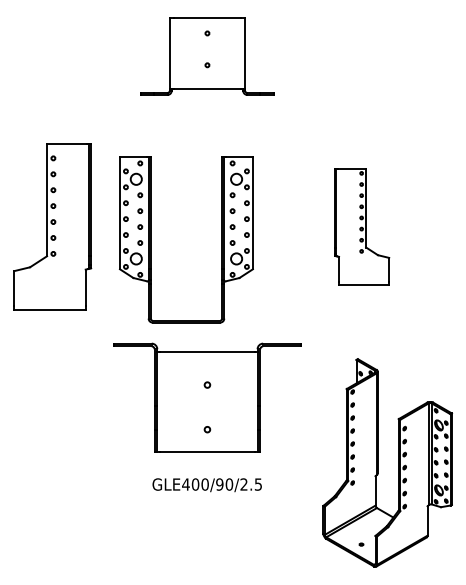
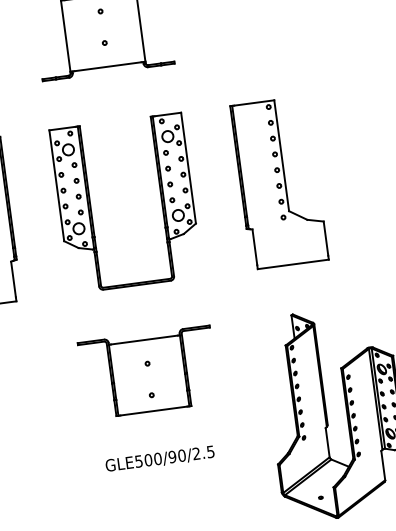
part: (361, 226) -> (278, 182), size x1.43
part: (151, 239) -> (91, 207), moved
part: (207, 397) -> (148, 372), size x0.71
text: (185, 484) -> (138, 461), GLE400/90/2.5 -> GLE500/90/2.5

